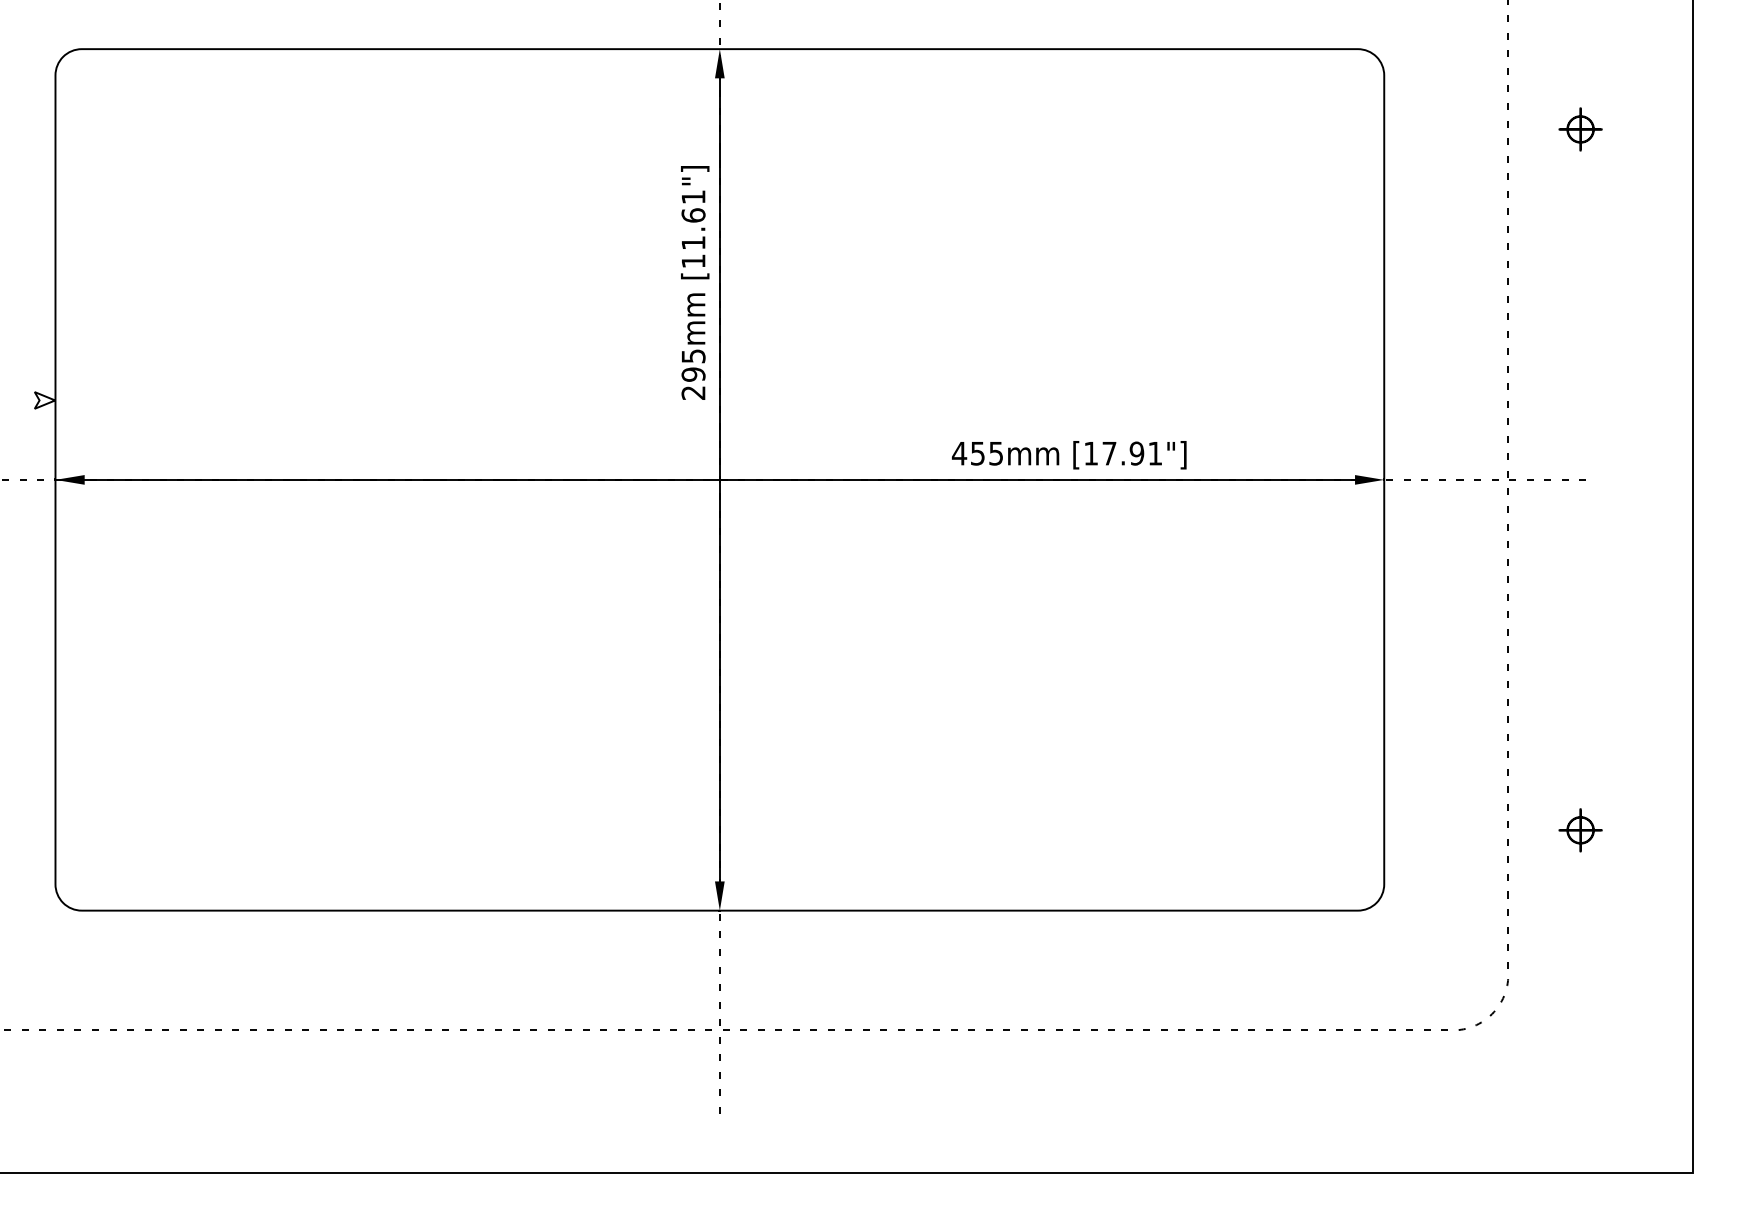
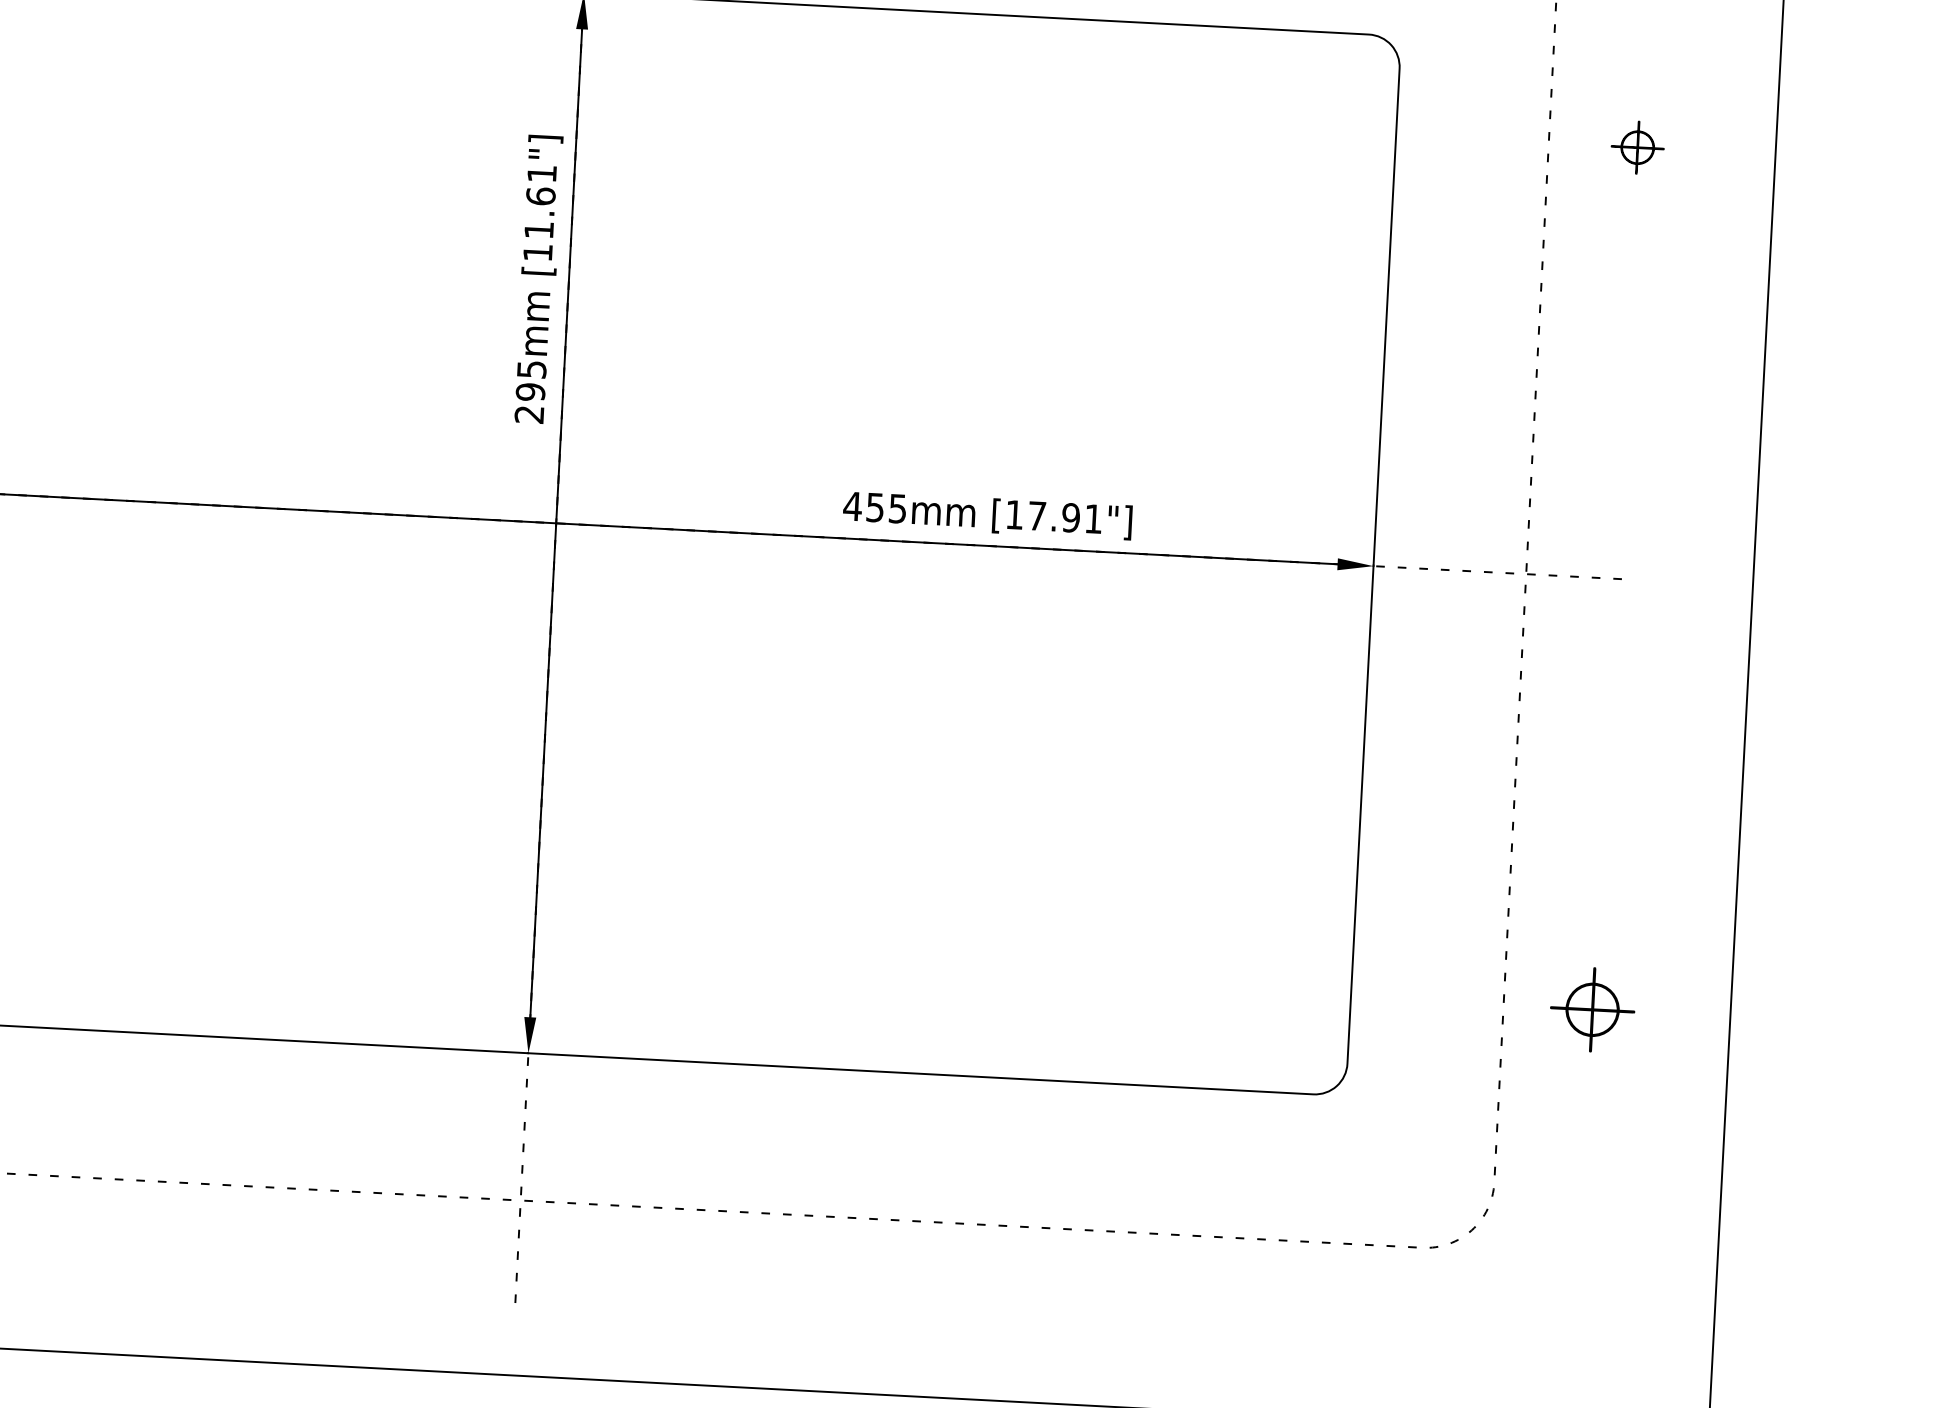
part: (1580, 830) -> (1592, 1010), size x1.6

